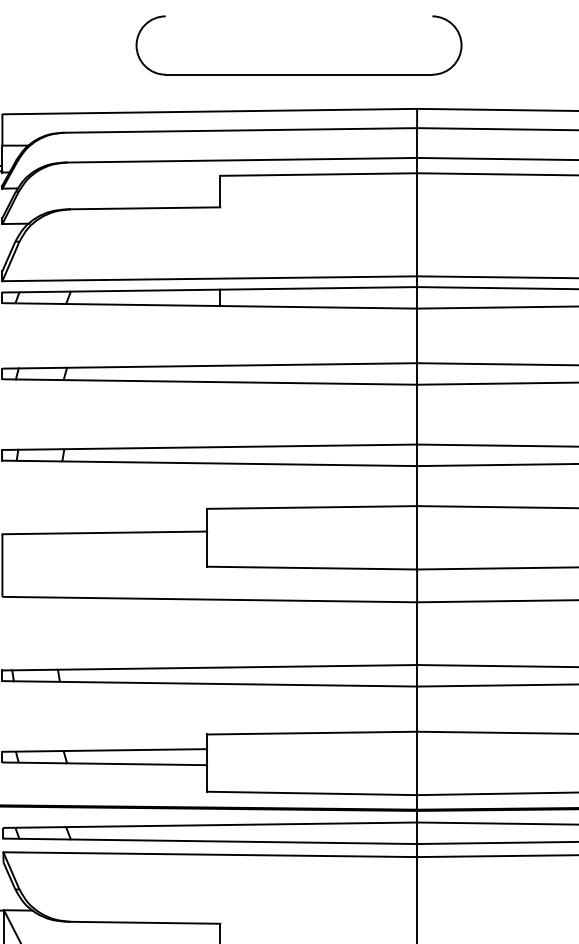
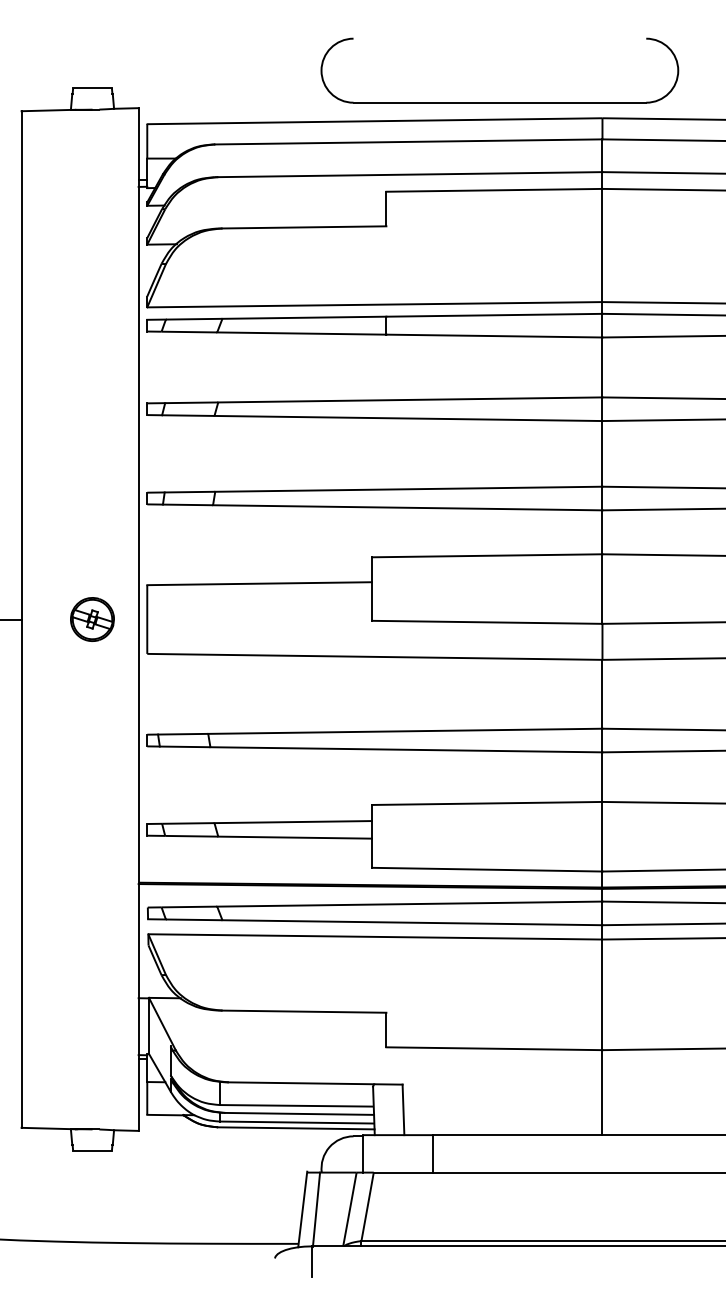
part: (298, 74) -> (499, 102), moved

